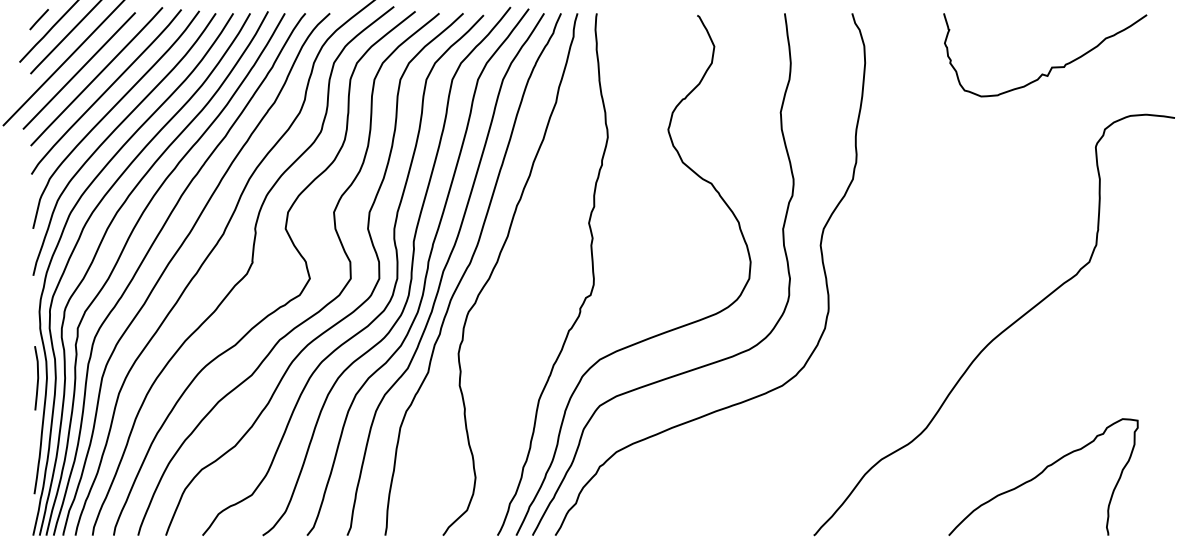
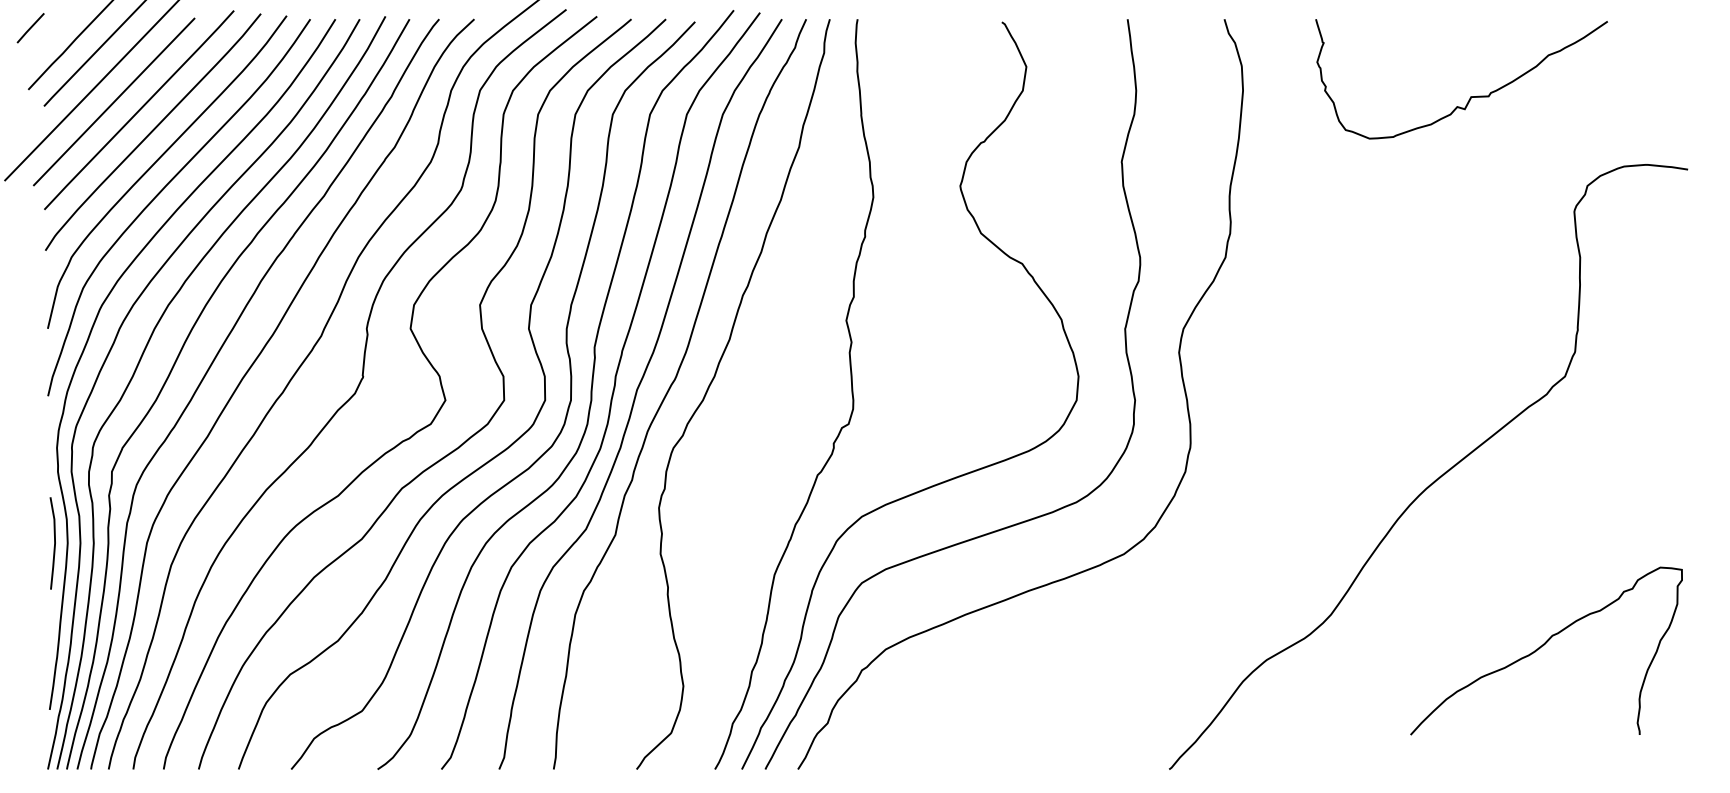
line: (38, 19) -> (29, 28), moved
curve: (1051, 66) -> (1470, 95), moved
curve: (1042, 473) -> (1545, 645), moved

